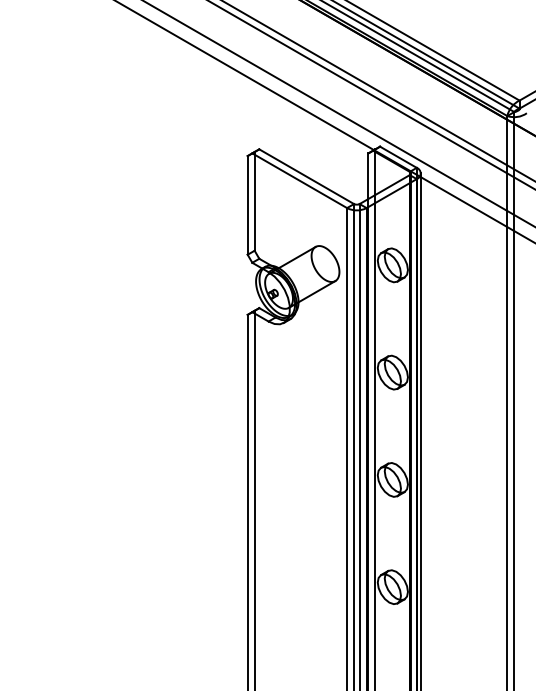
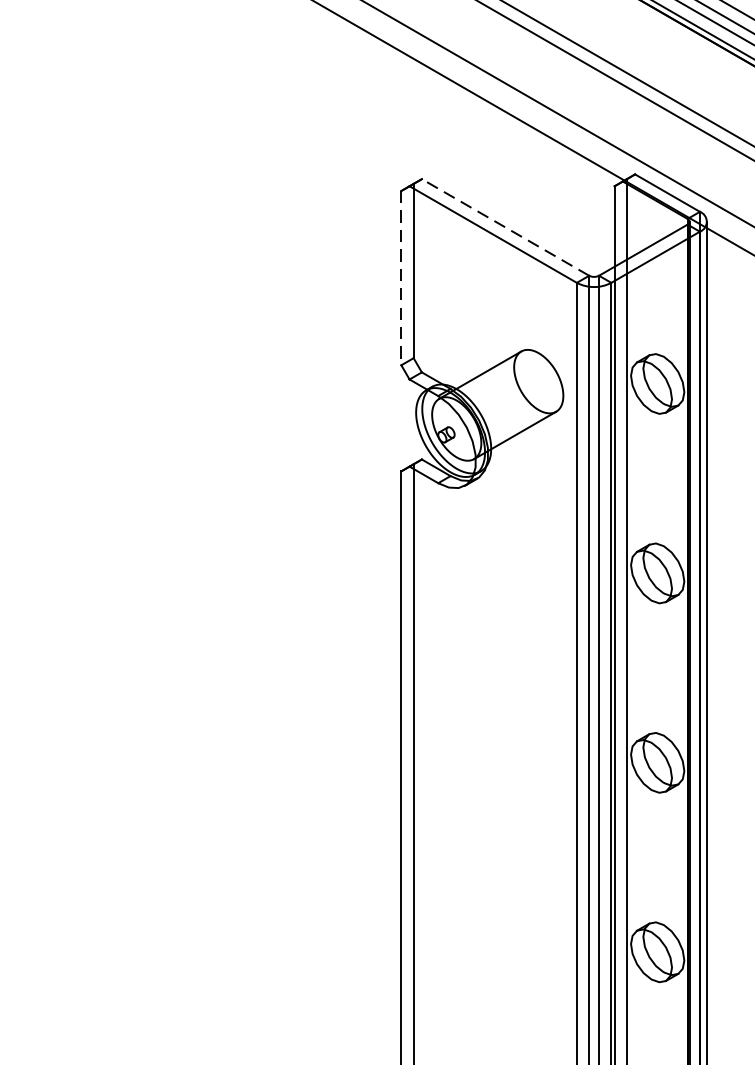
line: (306, 176) -> (505, 227), solid -> dashed
line: (247, 205) -> (401, 278), solid -> dashed

